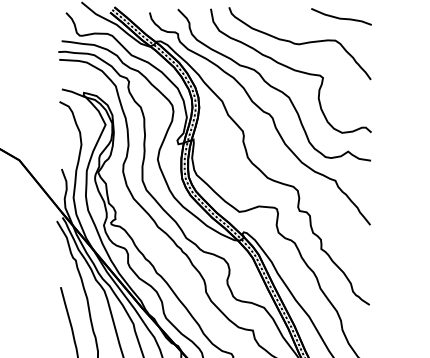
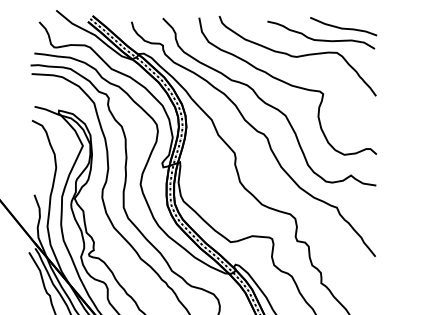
curve: (321, 28) -> (321, 39), added

